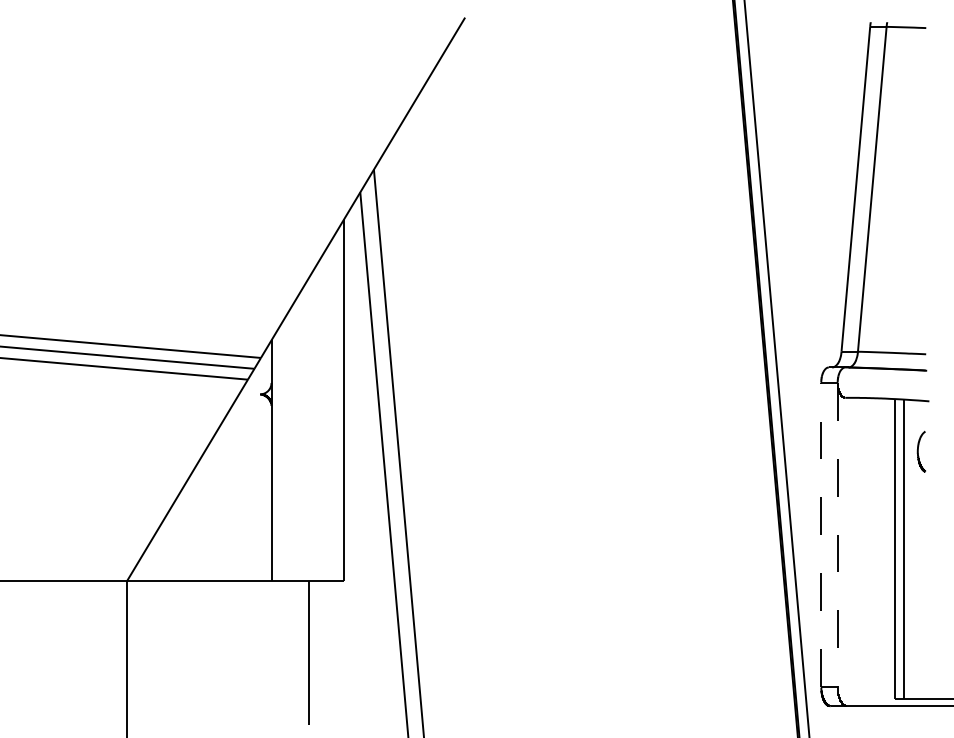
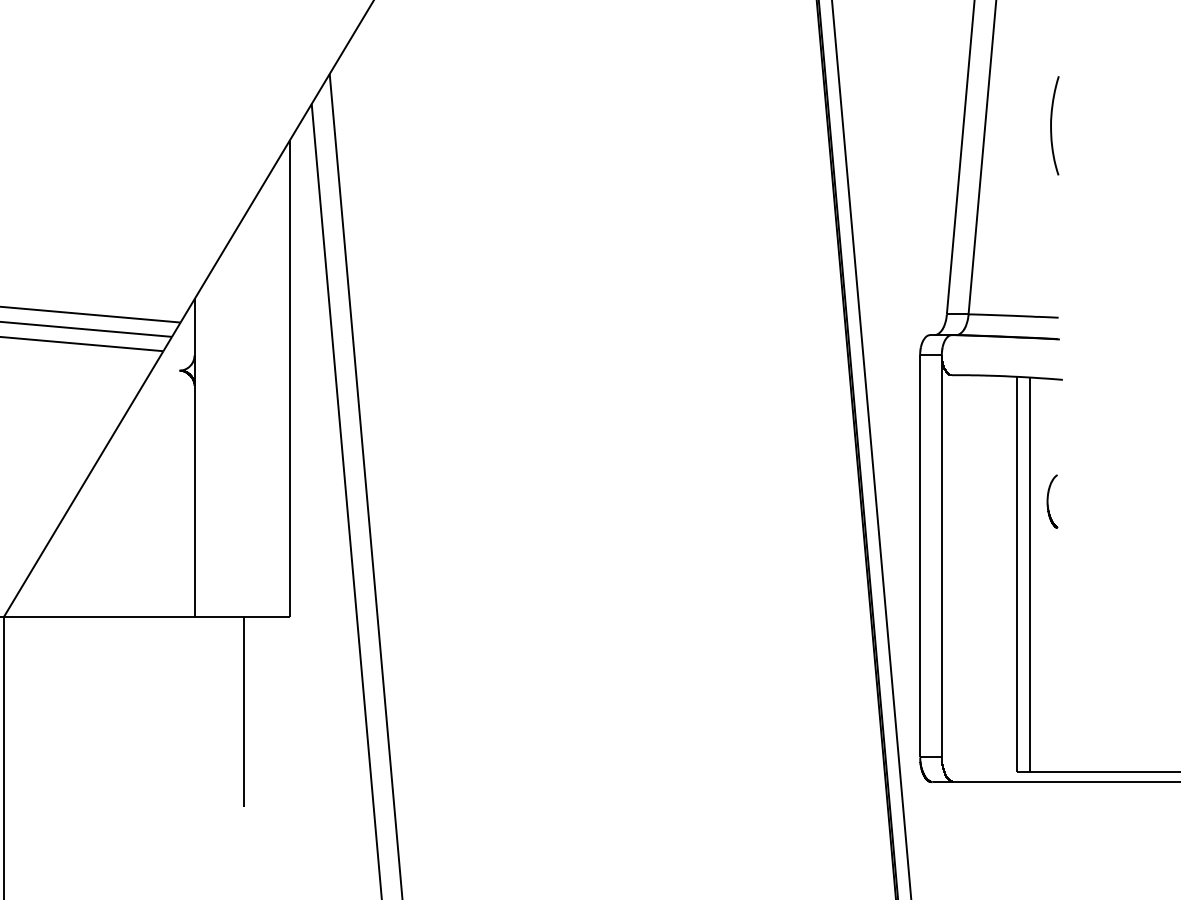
curve: (921, 208) -> (1052, 125), added
curve: (918, 451) -> (1048, 501), moved
line: (821, 534) -> (920, 555), dashed -> solid
line: (837, 535) -> (941, 556), dashed -> solid

